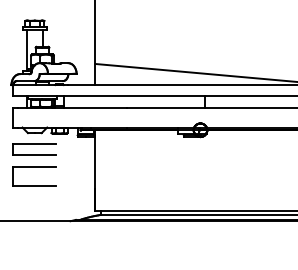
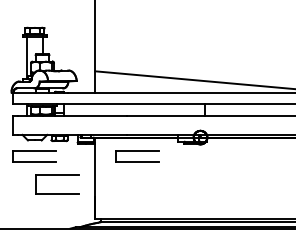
part: (137, 149) -> (137, 156), added
part: (34, 167) -> (57, 174), moved

